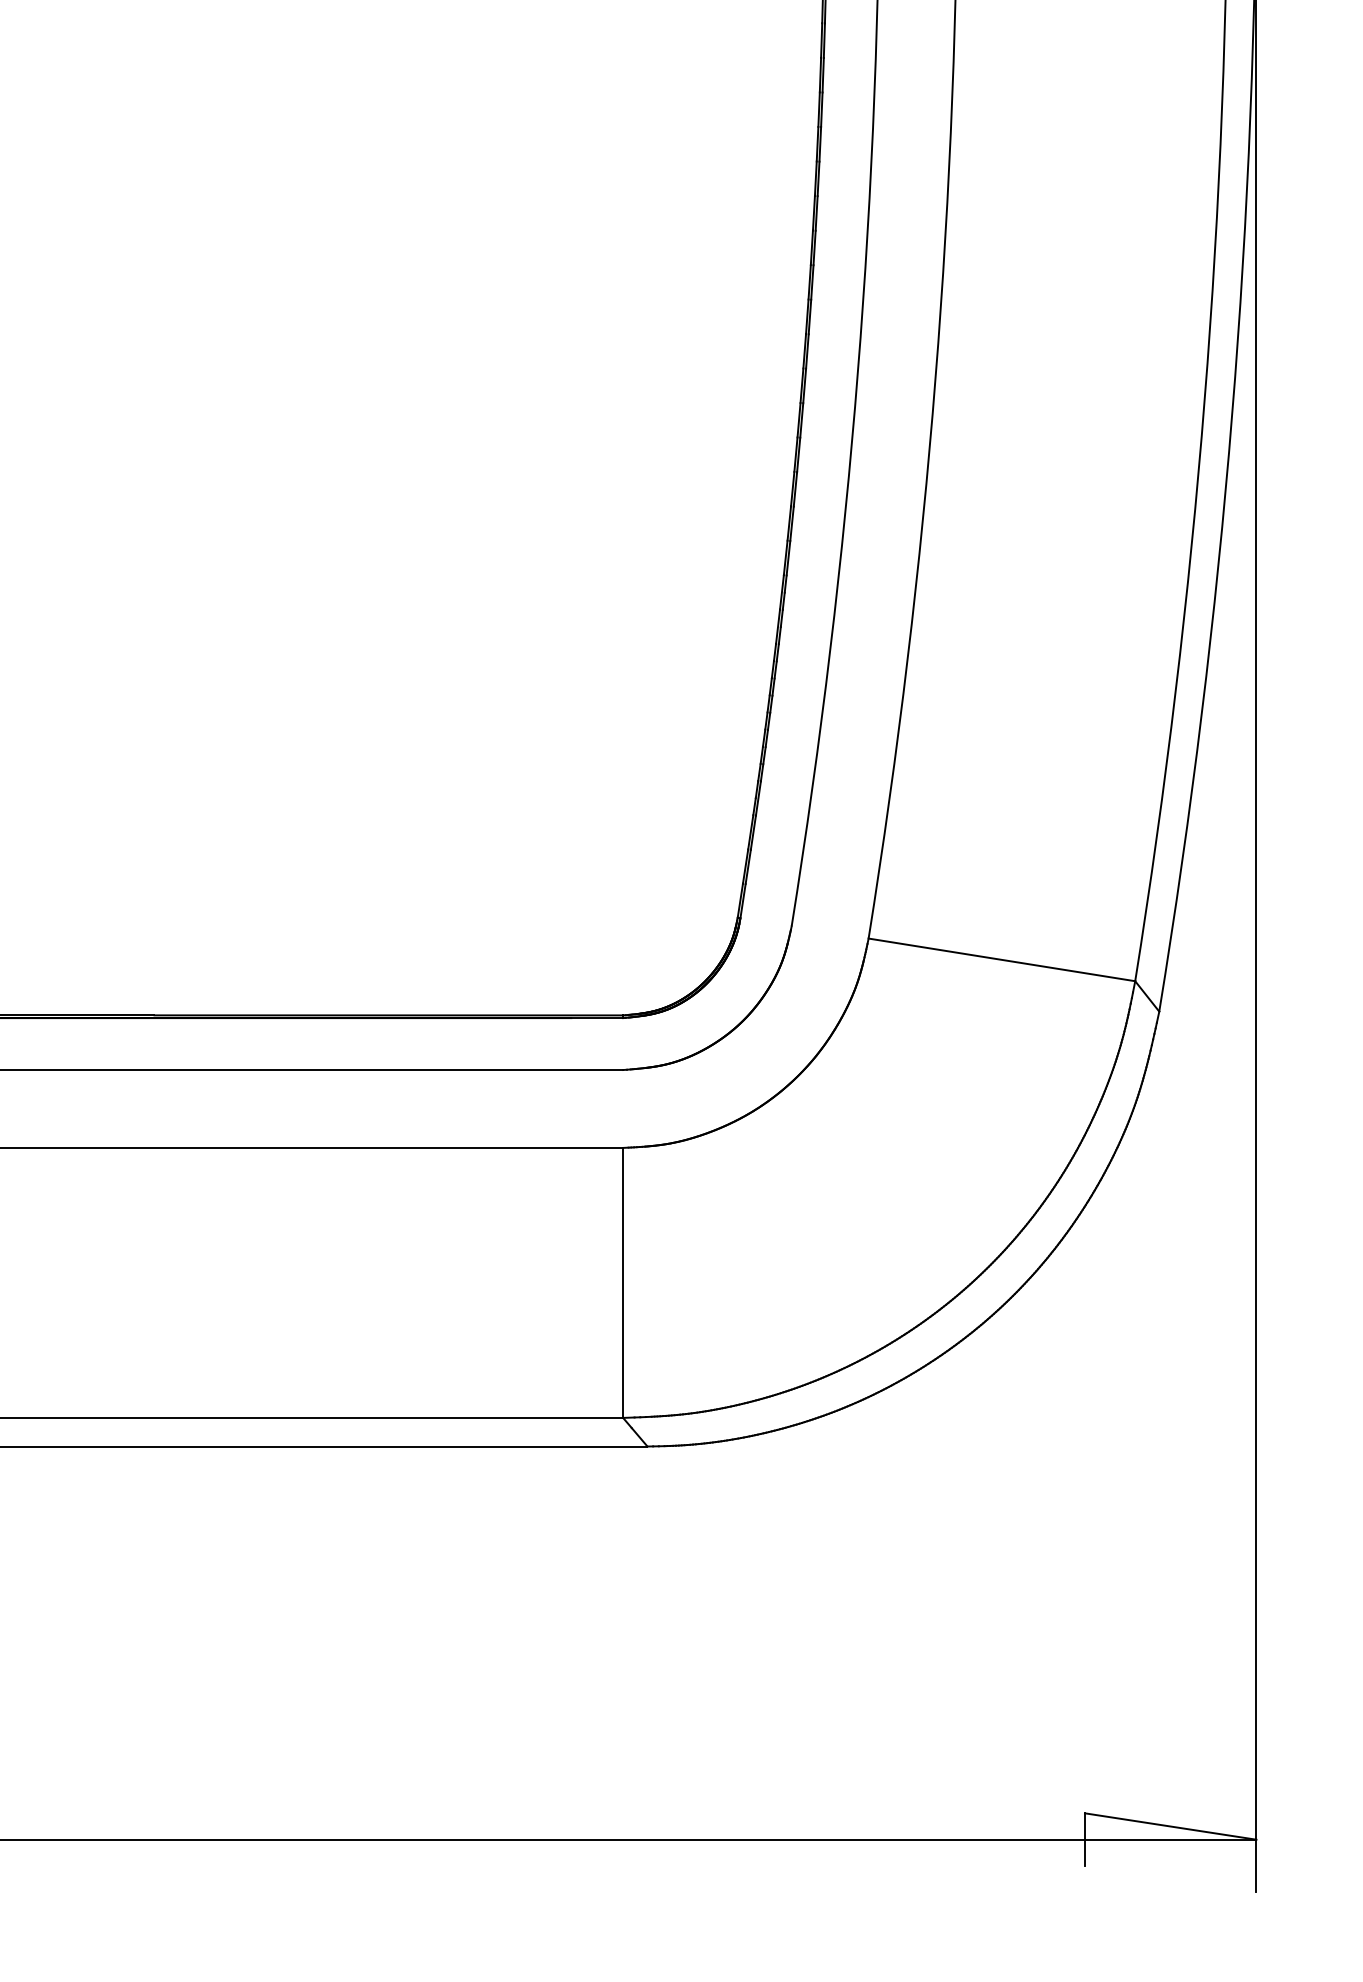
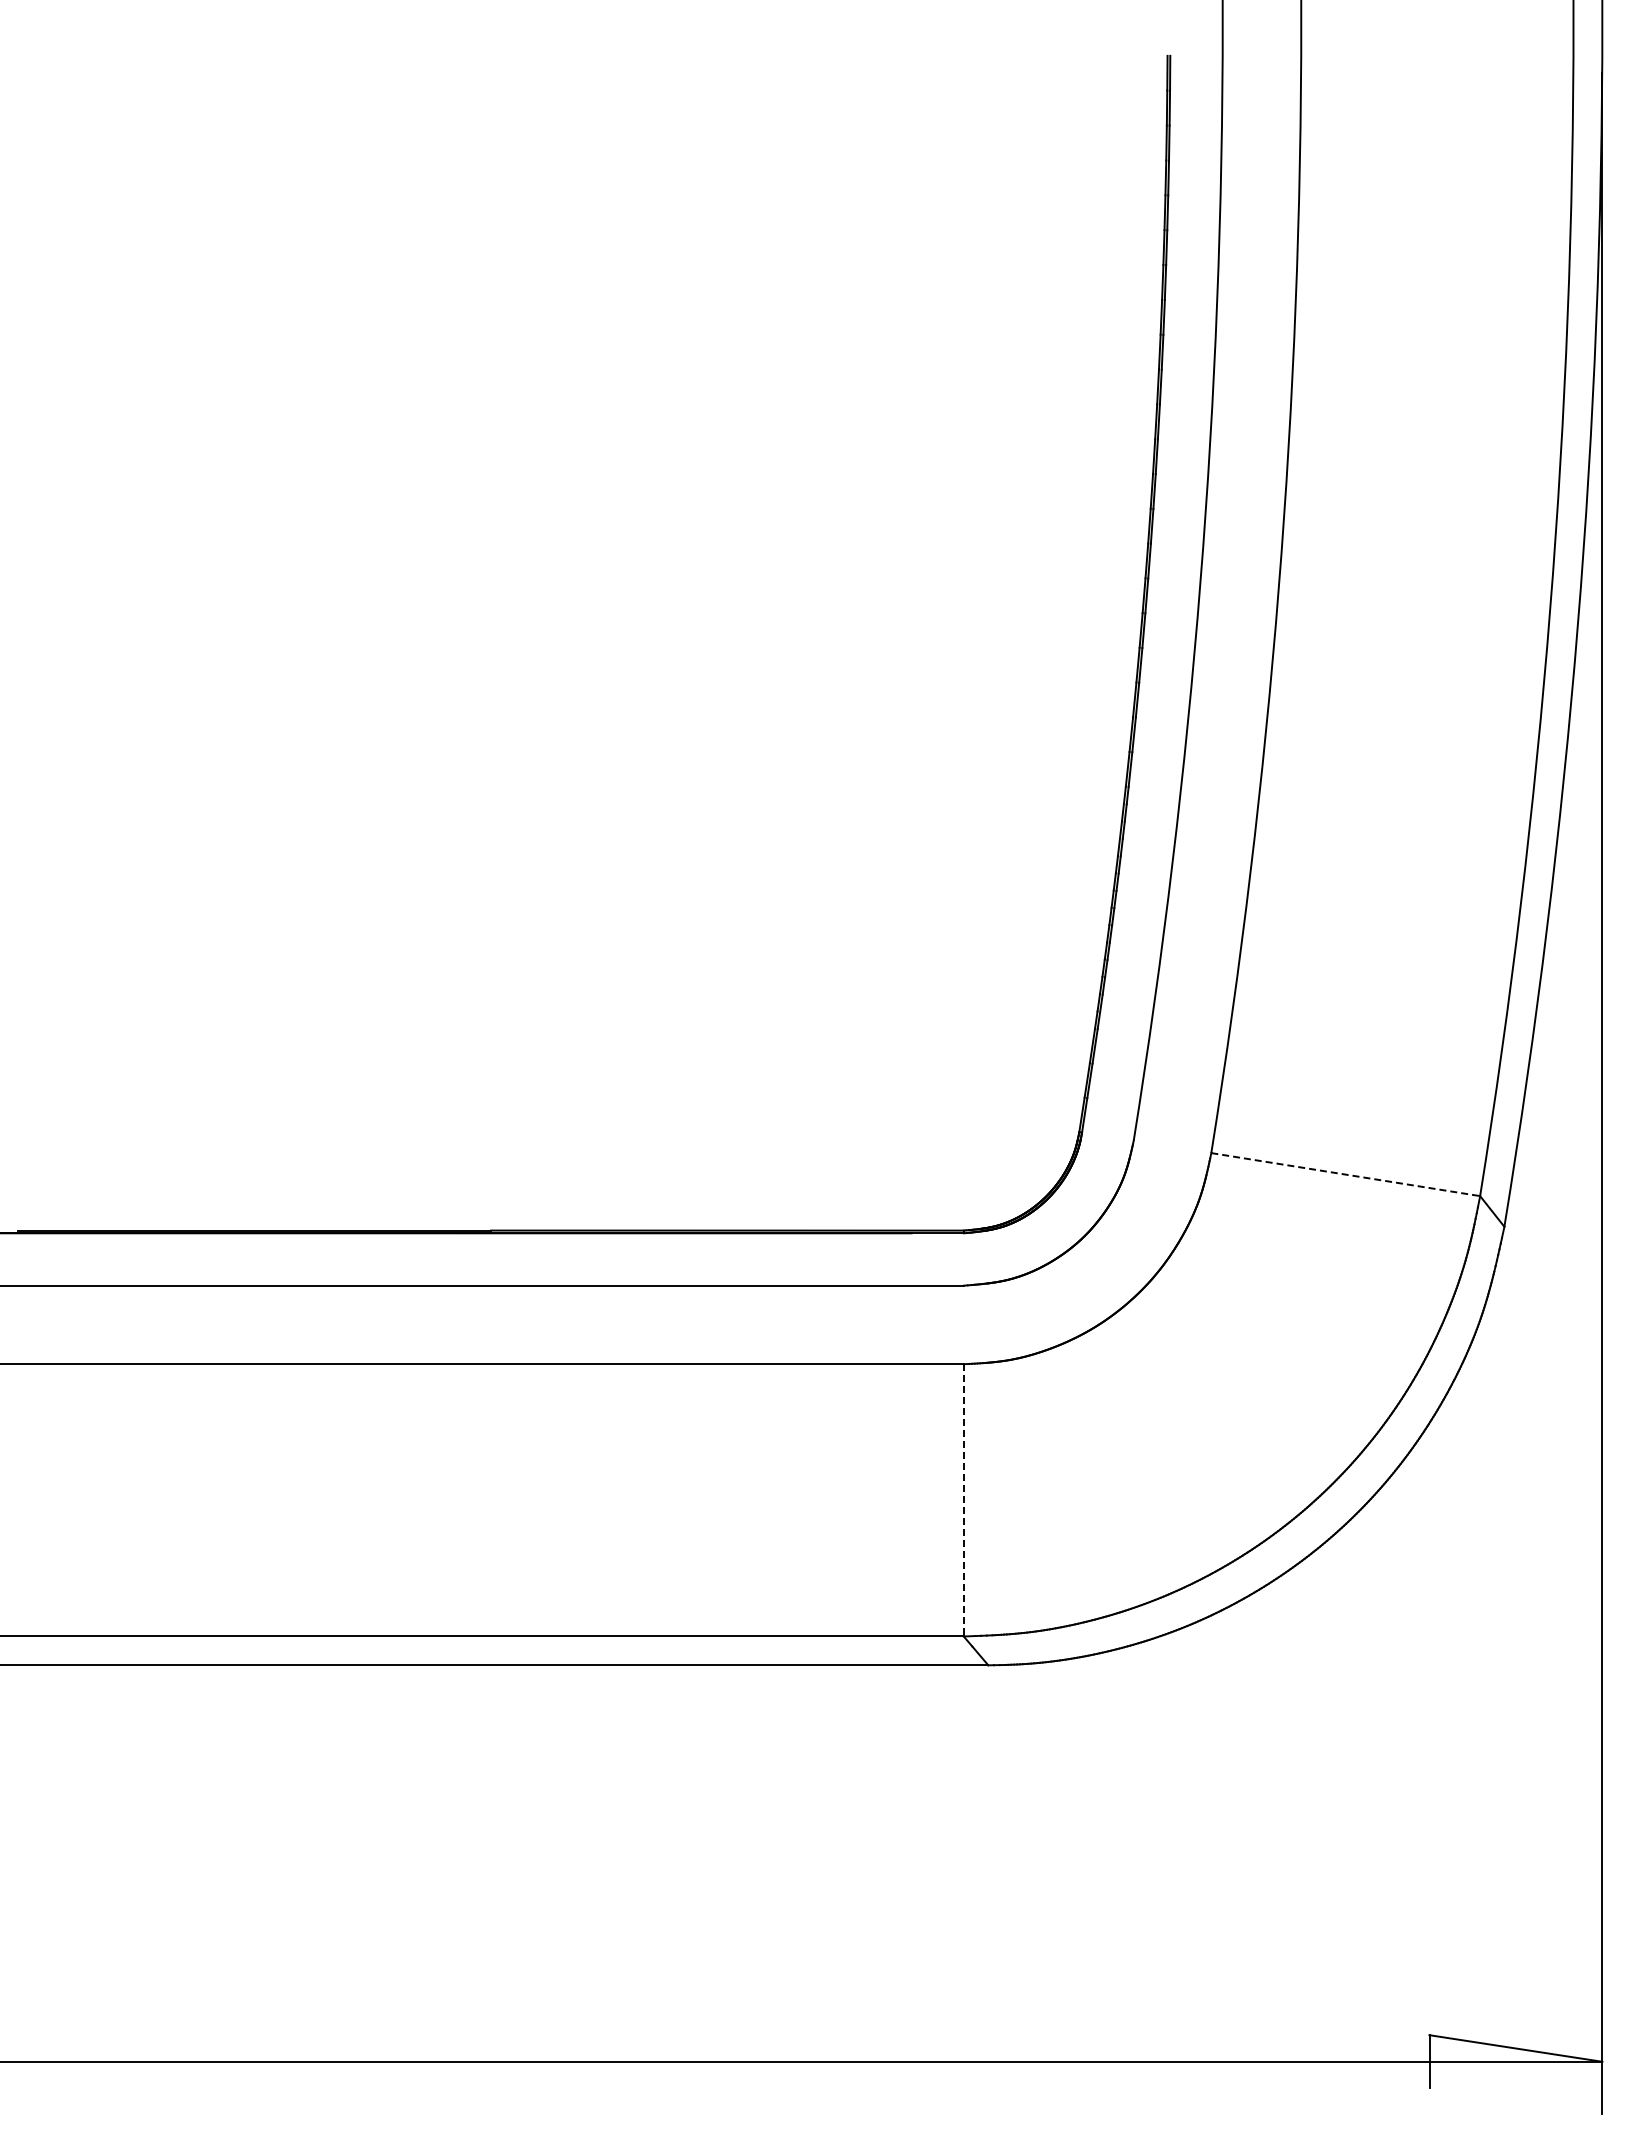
line: (1002, 959) -> (1346, 1174), solid -> dashed
line: (622, 1283) -> (963, 1500), solid -> dashed

